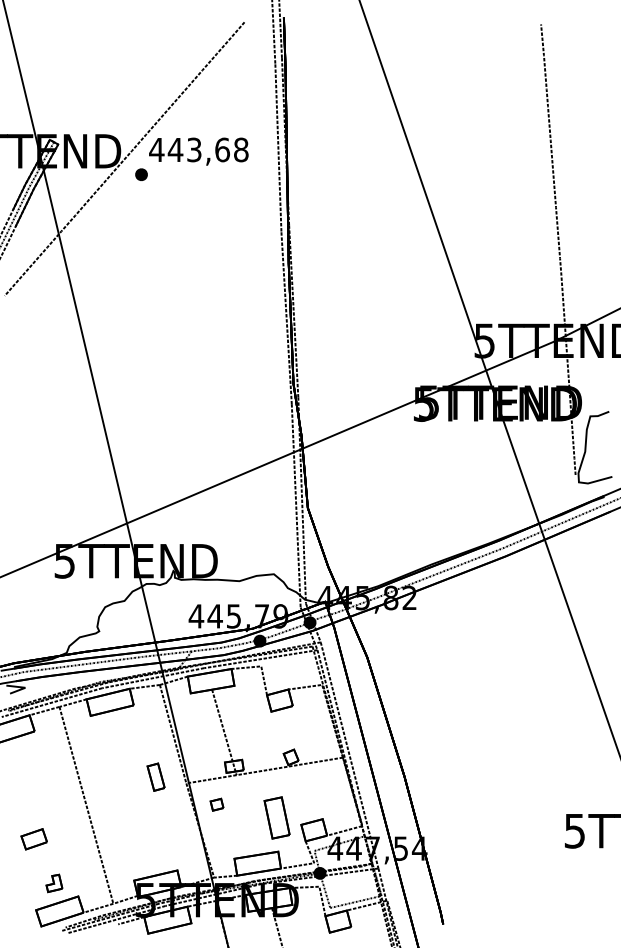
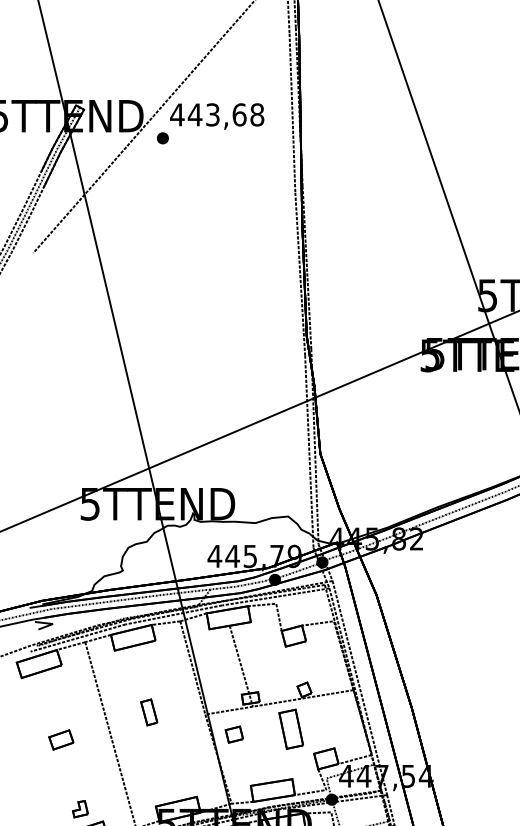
part: (155, 776) -> (148, 711), moved
part: (216, 804) -> (233, 734), size x1.43
part: (276, 817) -> (290, 728), moved
part: (33, 839) -> (60, 740), moved

